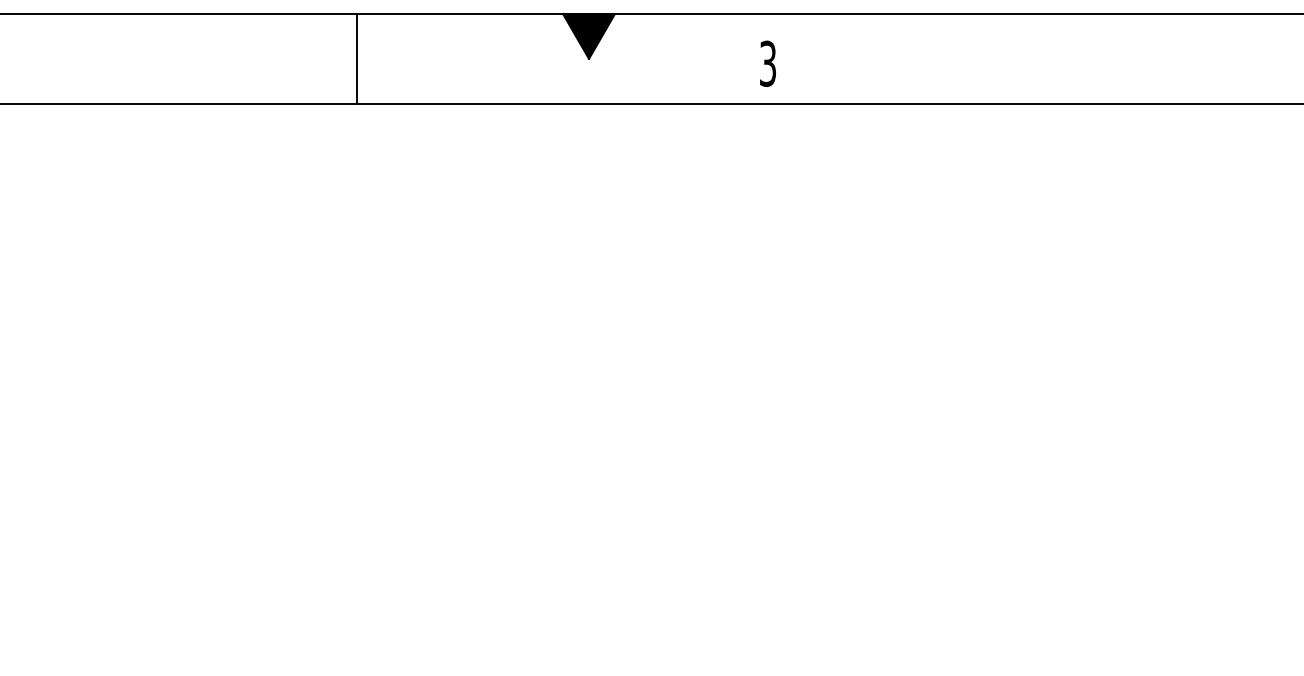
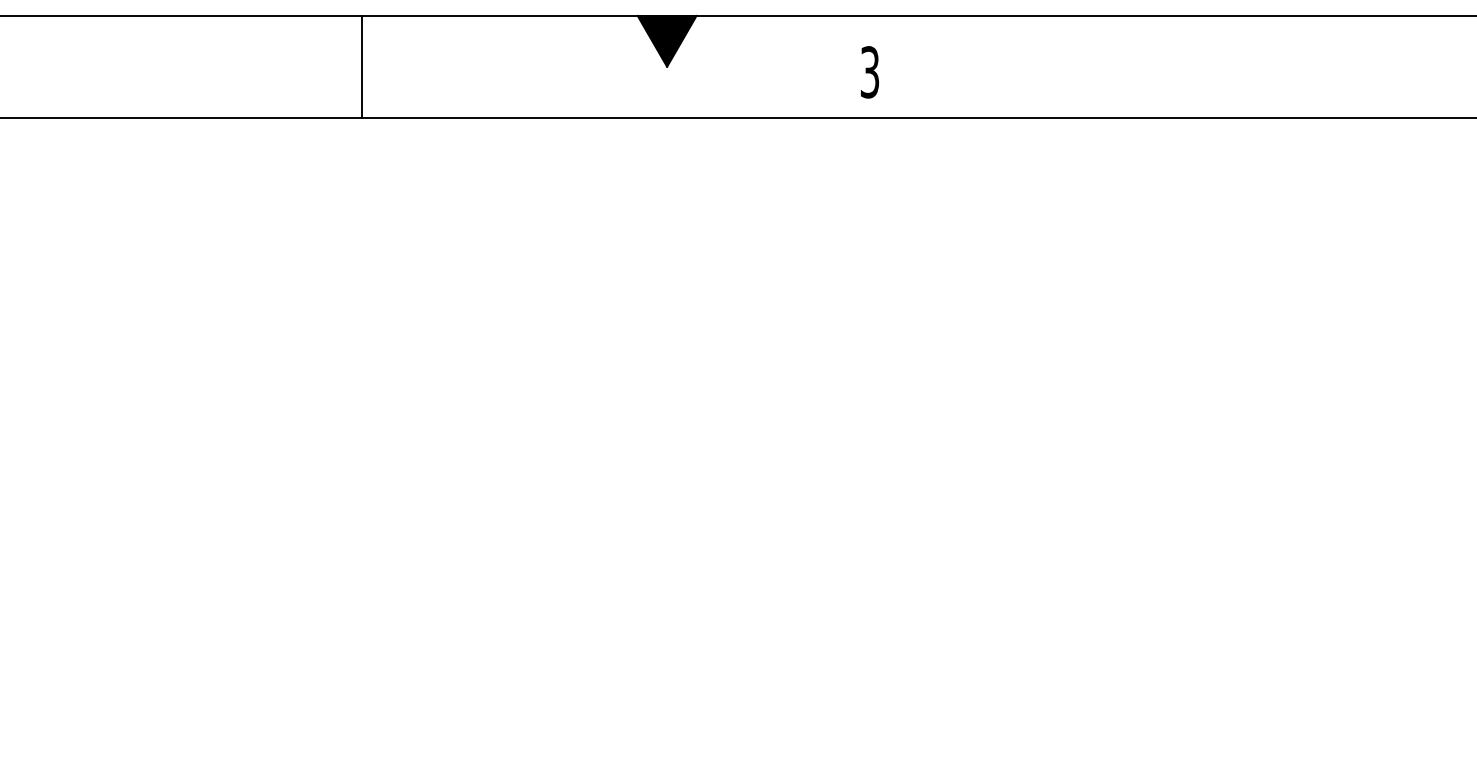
line: (357, 58) -> (362, 66), moved

